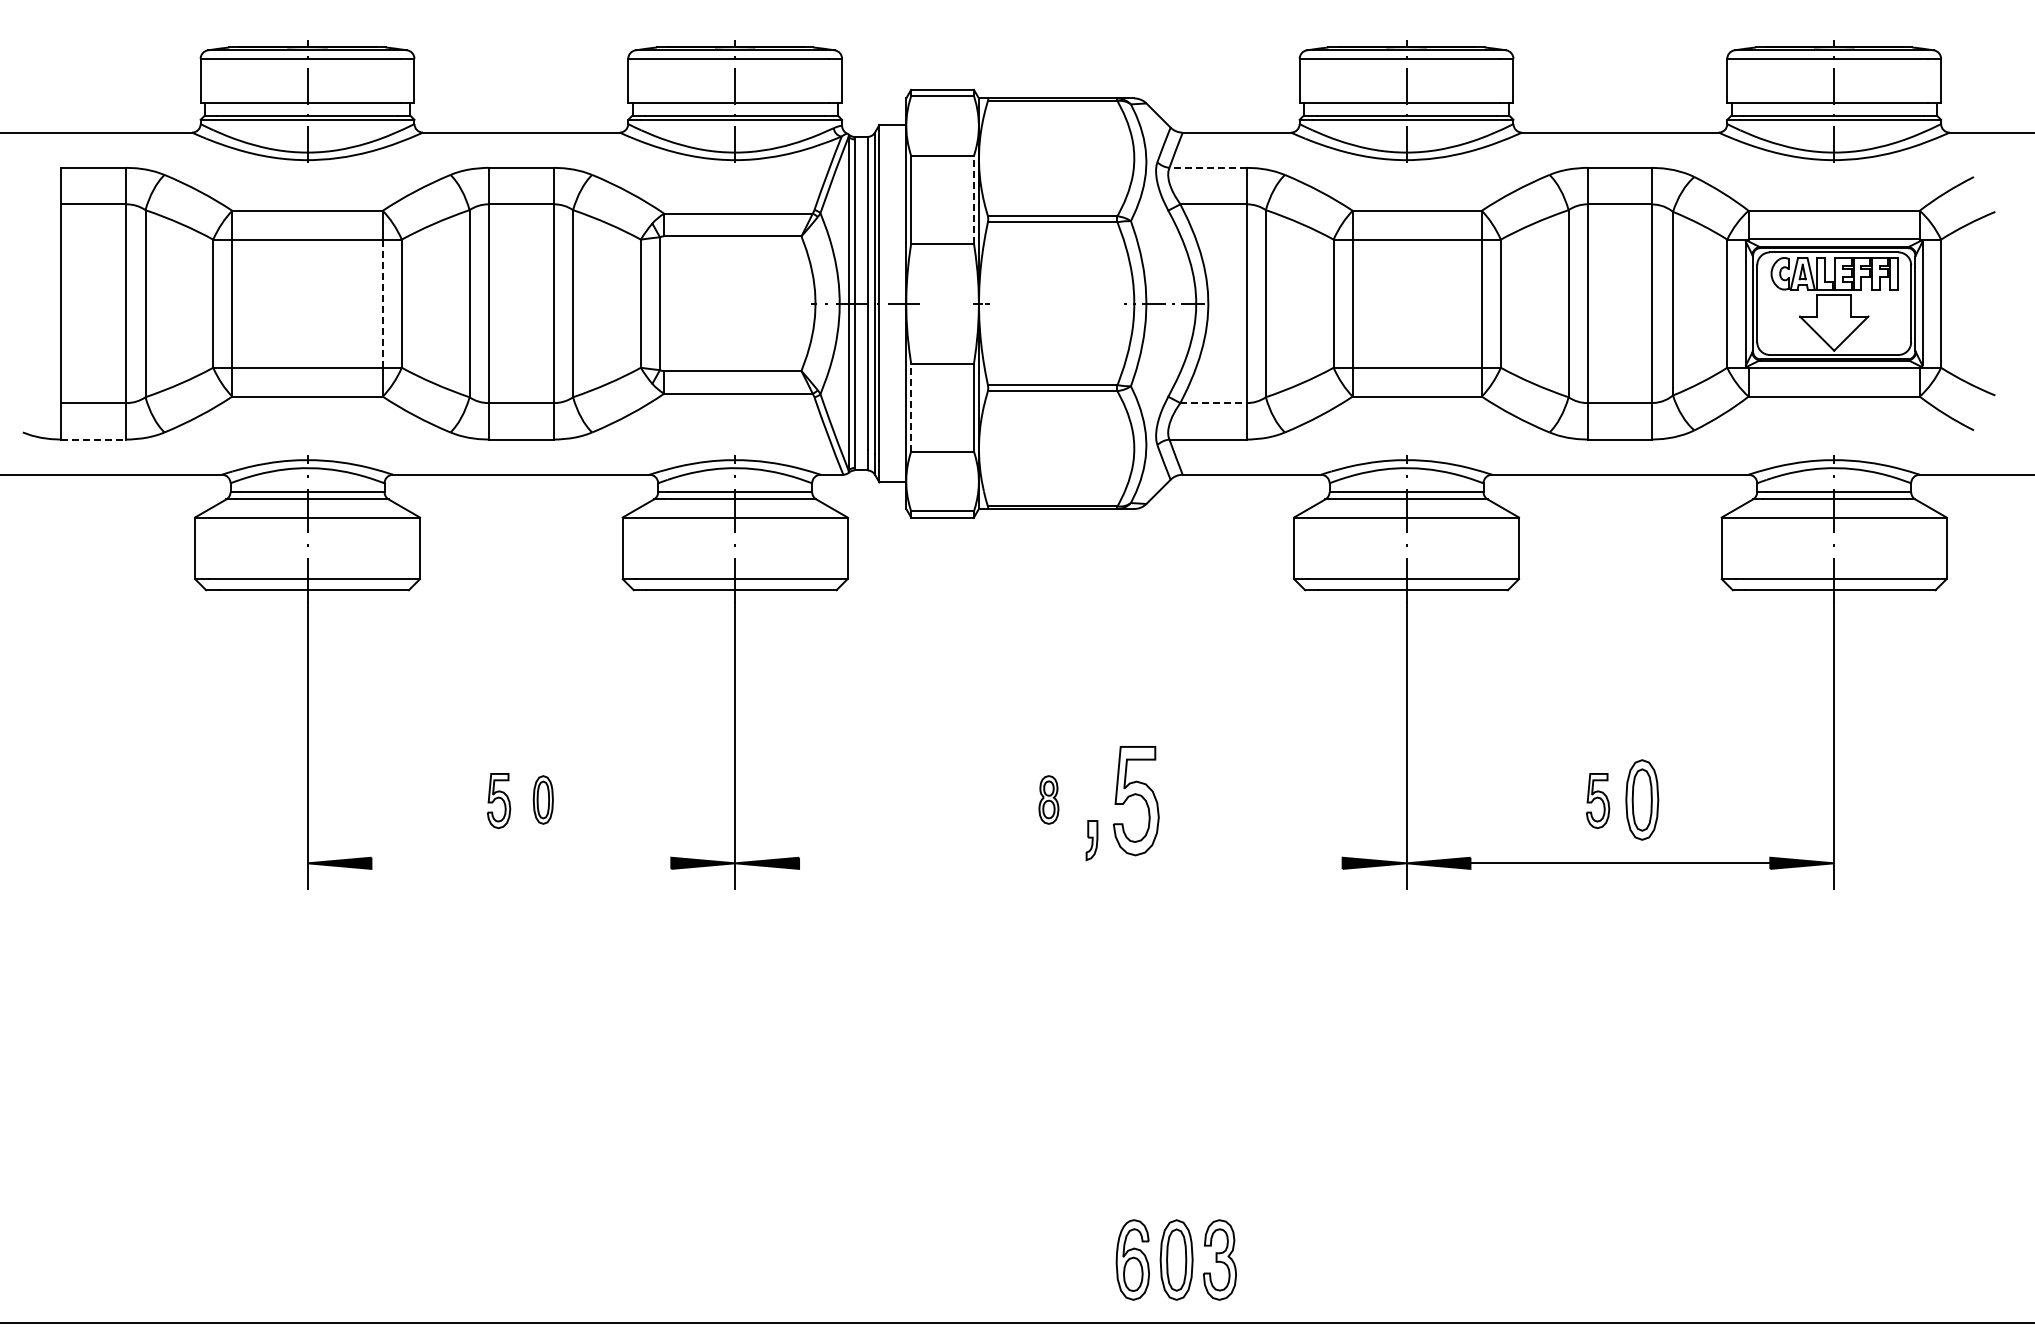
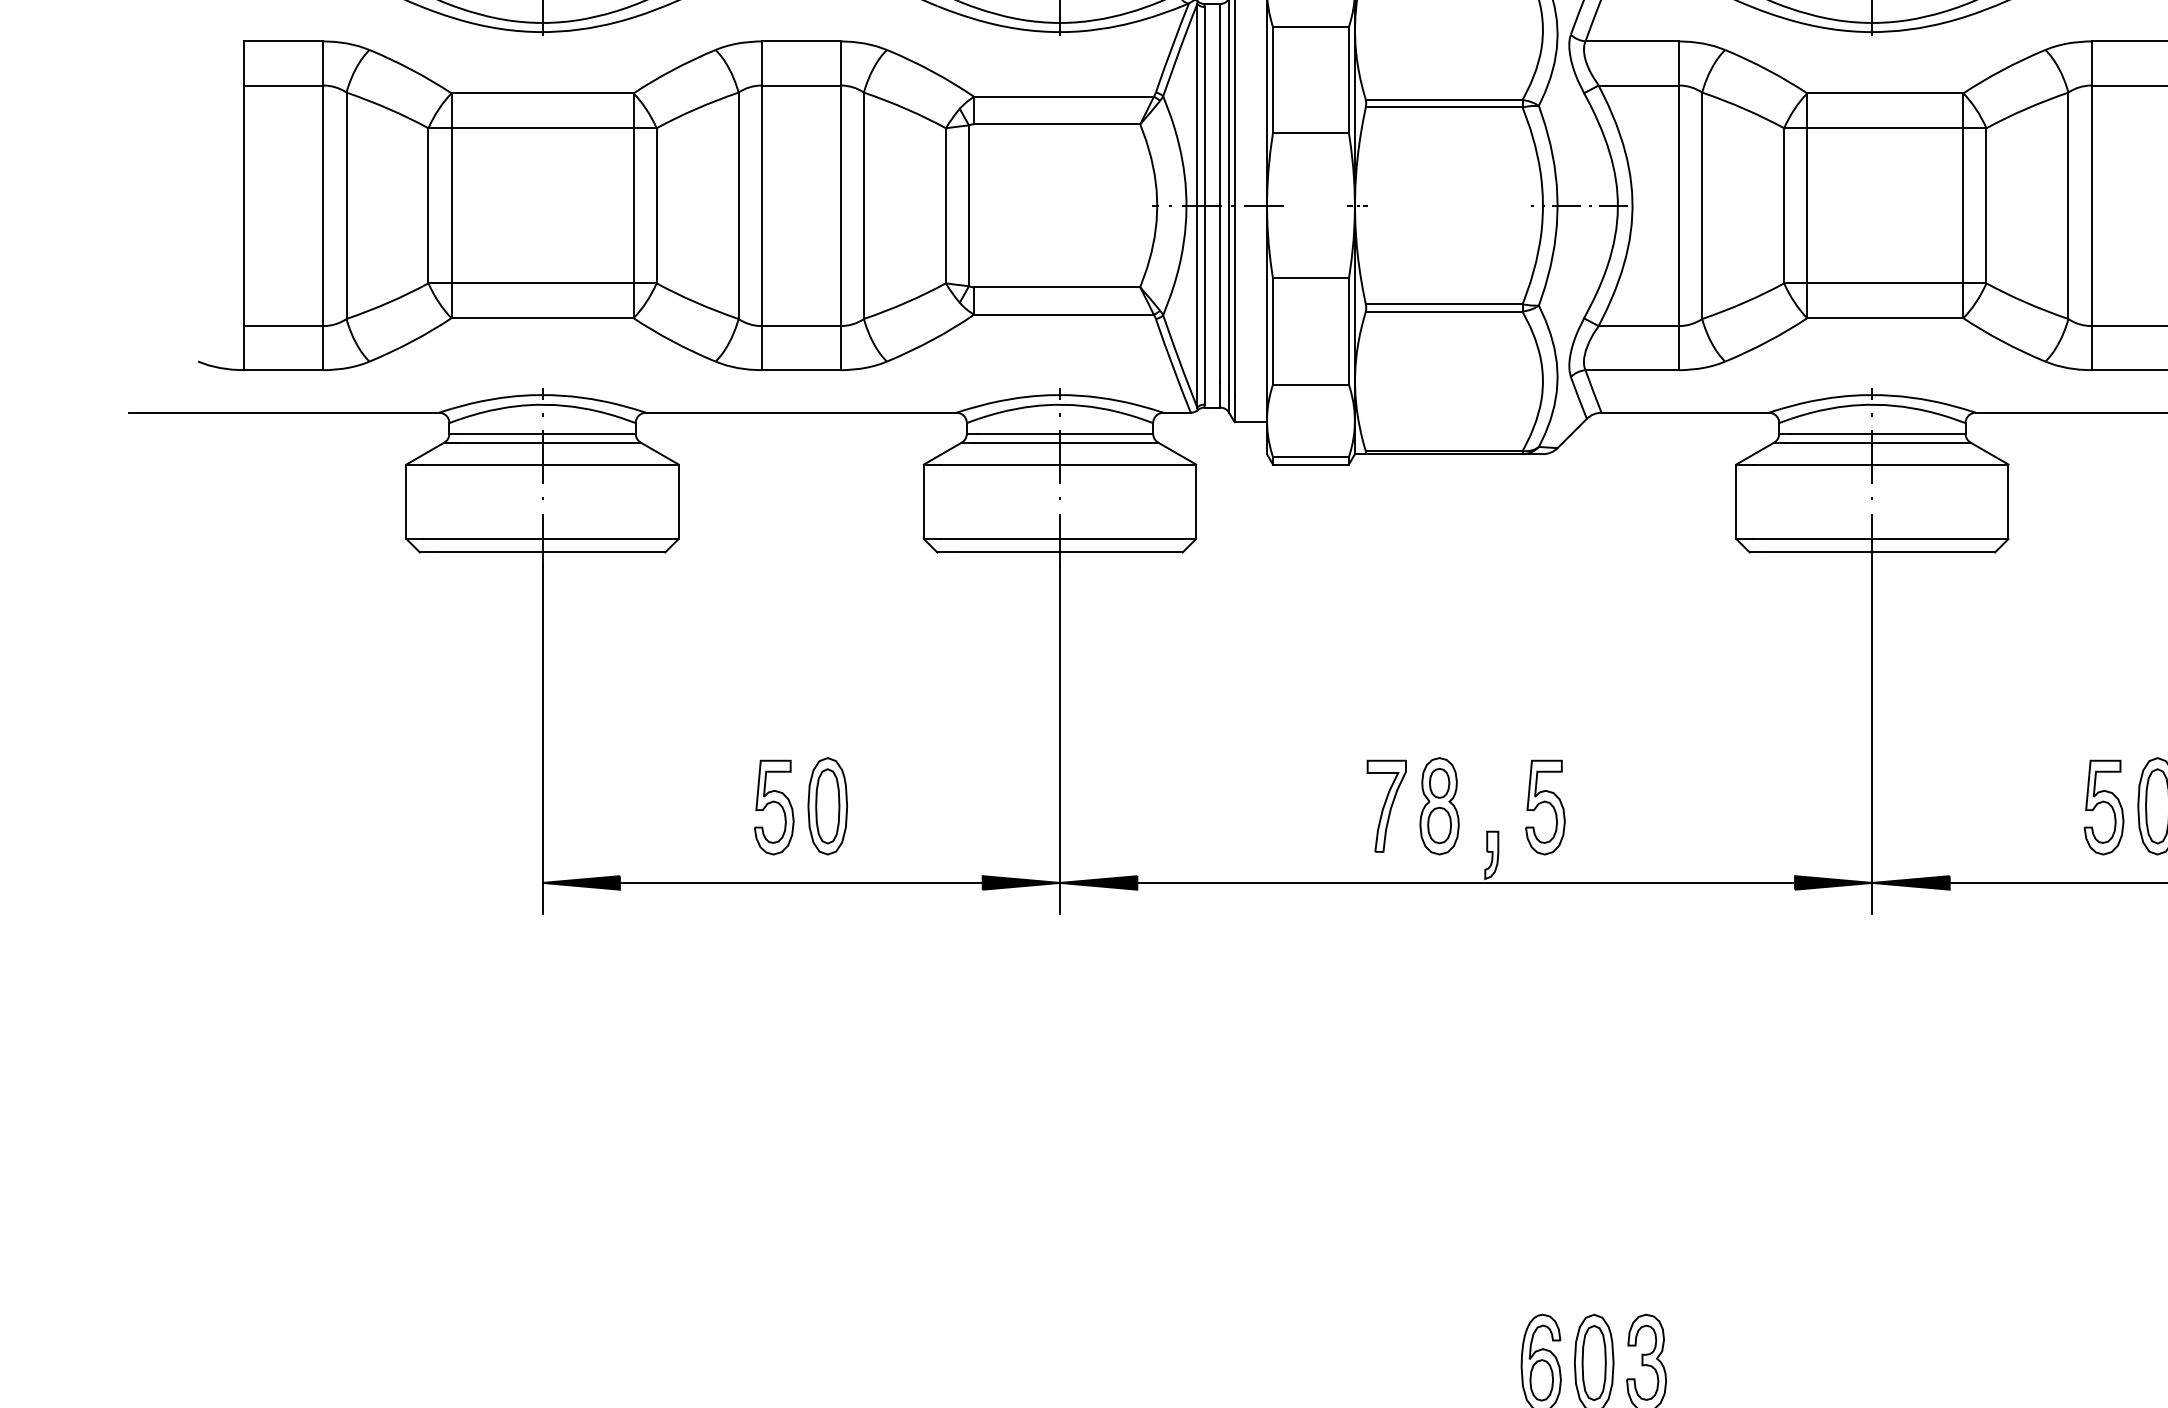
line: (1208, 167) -> (1632, 40), dashed -> solid
line: (974, 199) -> (1349, 79), dashed -> solid
line: (382, 303) -> (633, 205), dashed -> solid
line: (1214, 403) -> (1639, 326), dashed -> solid
line: (911, 407) -> (1273, 331), dashed -> solid
line: (93, 439) -> (283, 370), dashed -> solid
part: (543, 799) -> (828, 805), size x1.67
part: (1004, 799) -> (1385, 805), added
part: (1048, 799) -> (1439, 805), size x1.67
part: (498, 800) -> (773, 806), size x1.43
part: (1136, 800) -> (1545, 806), size x0.71
part: (1597, 800) -> (2103, 806), size x1.43
line: (521, 863) -> (801, 883), added
line: (1070, 863) -> (1465, 883), added

